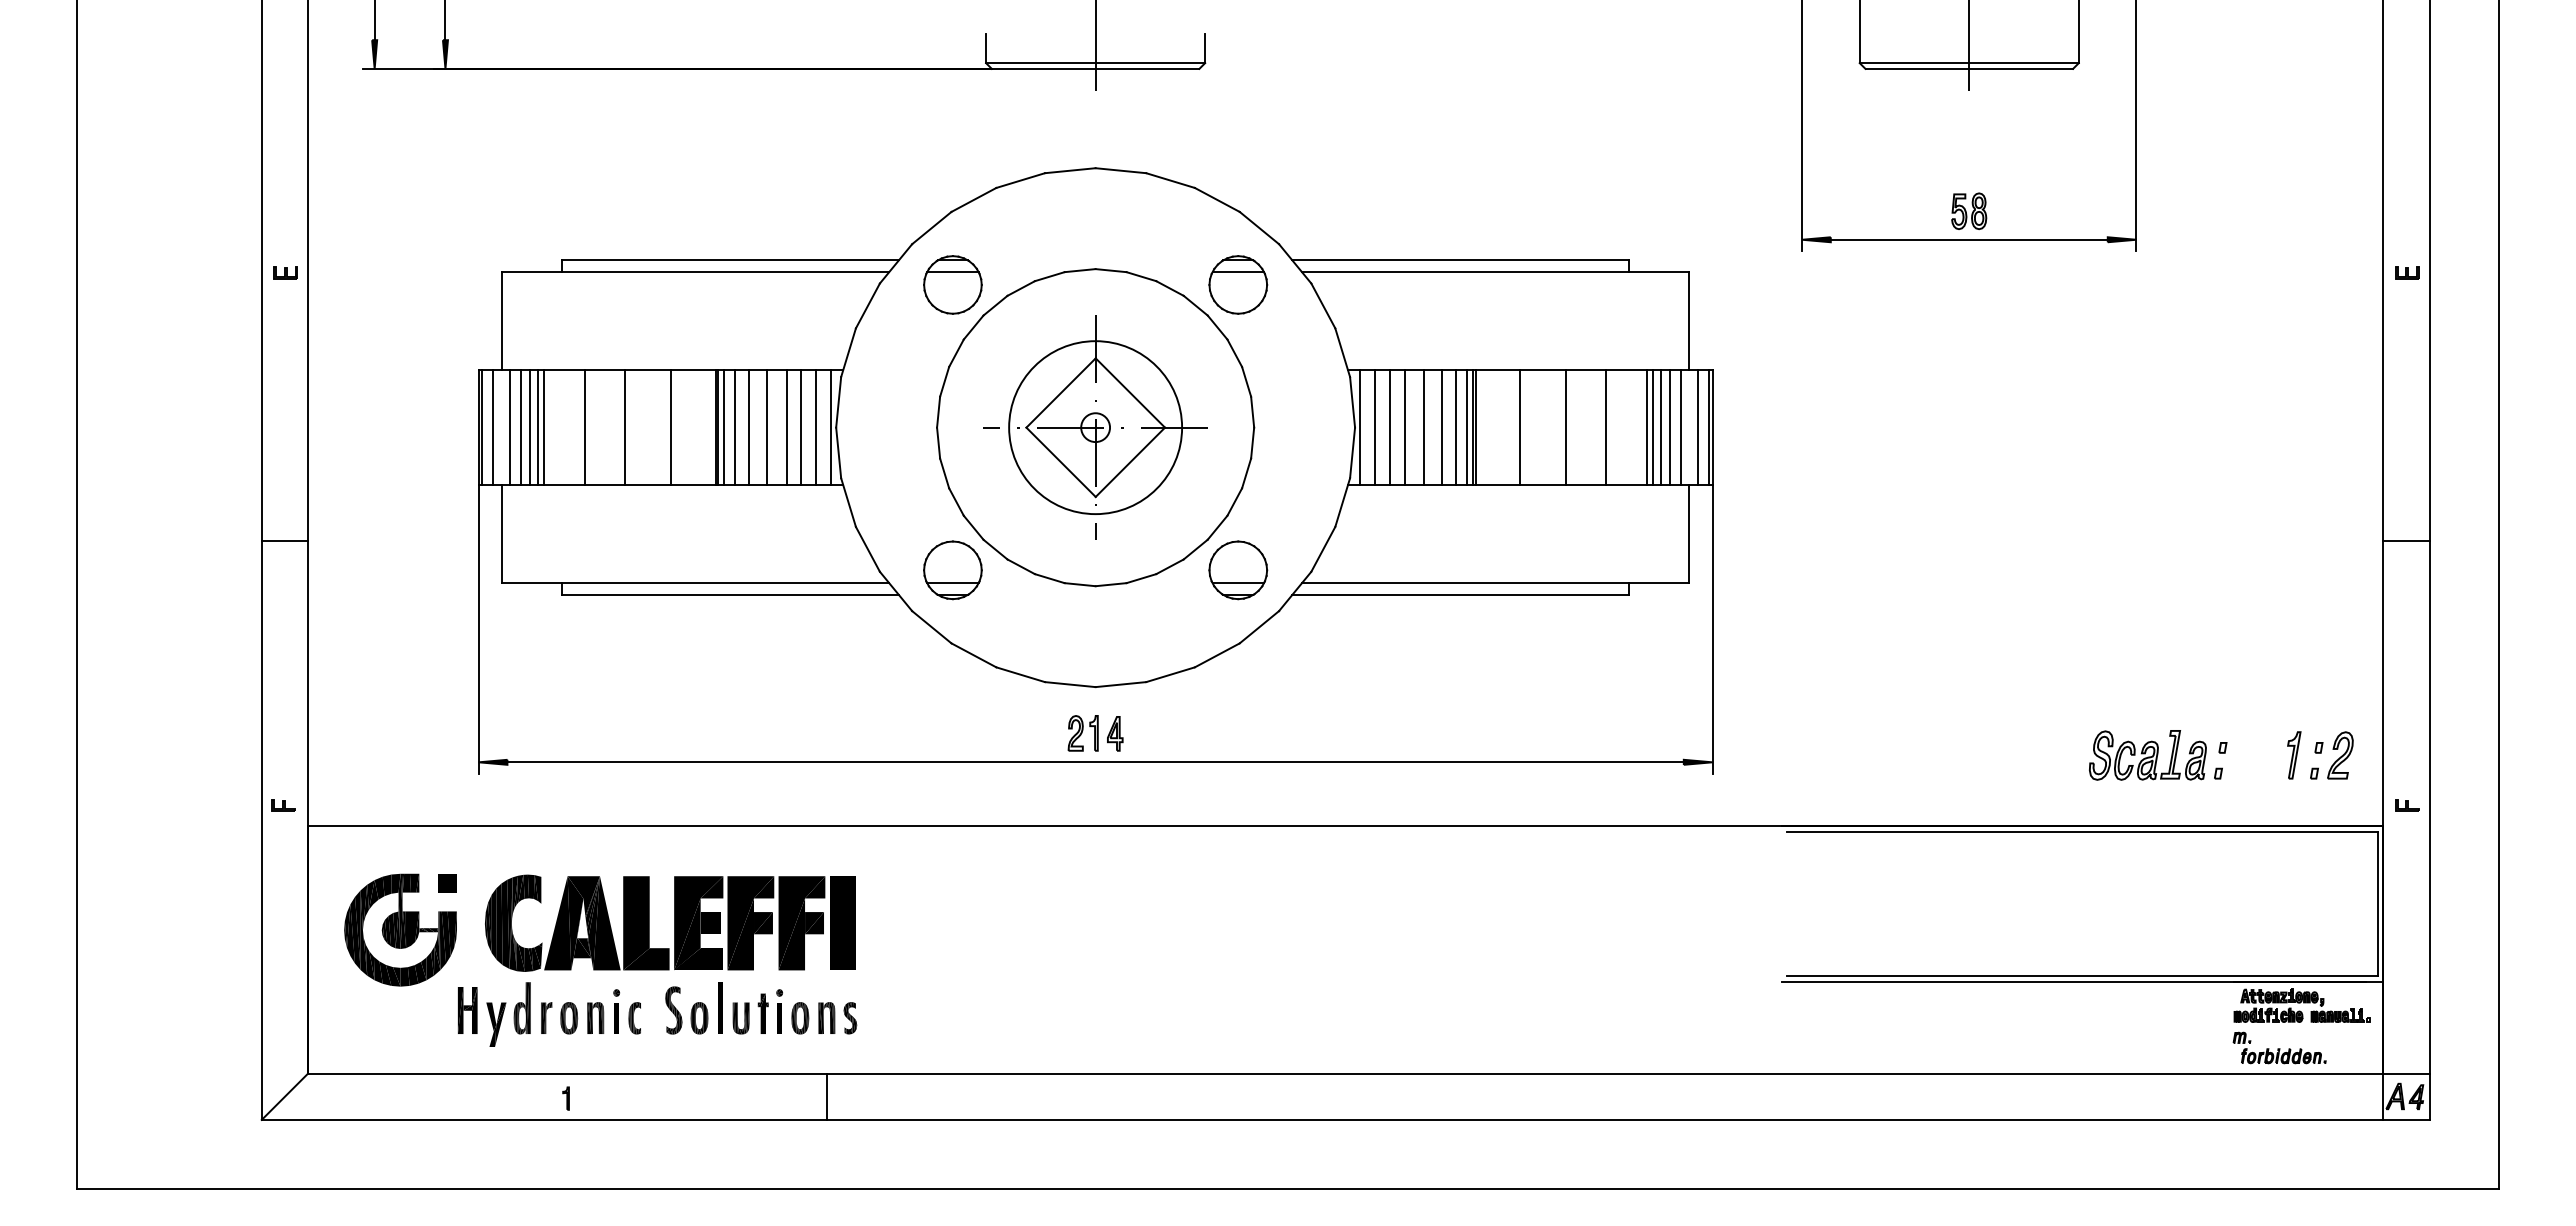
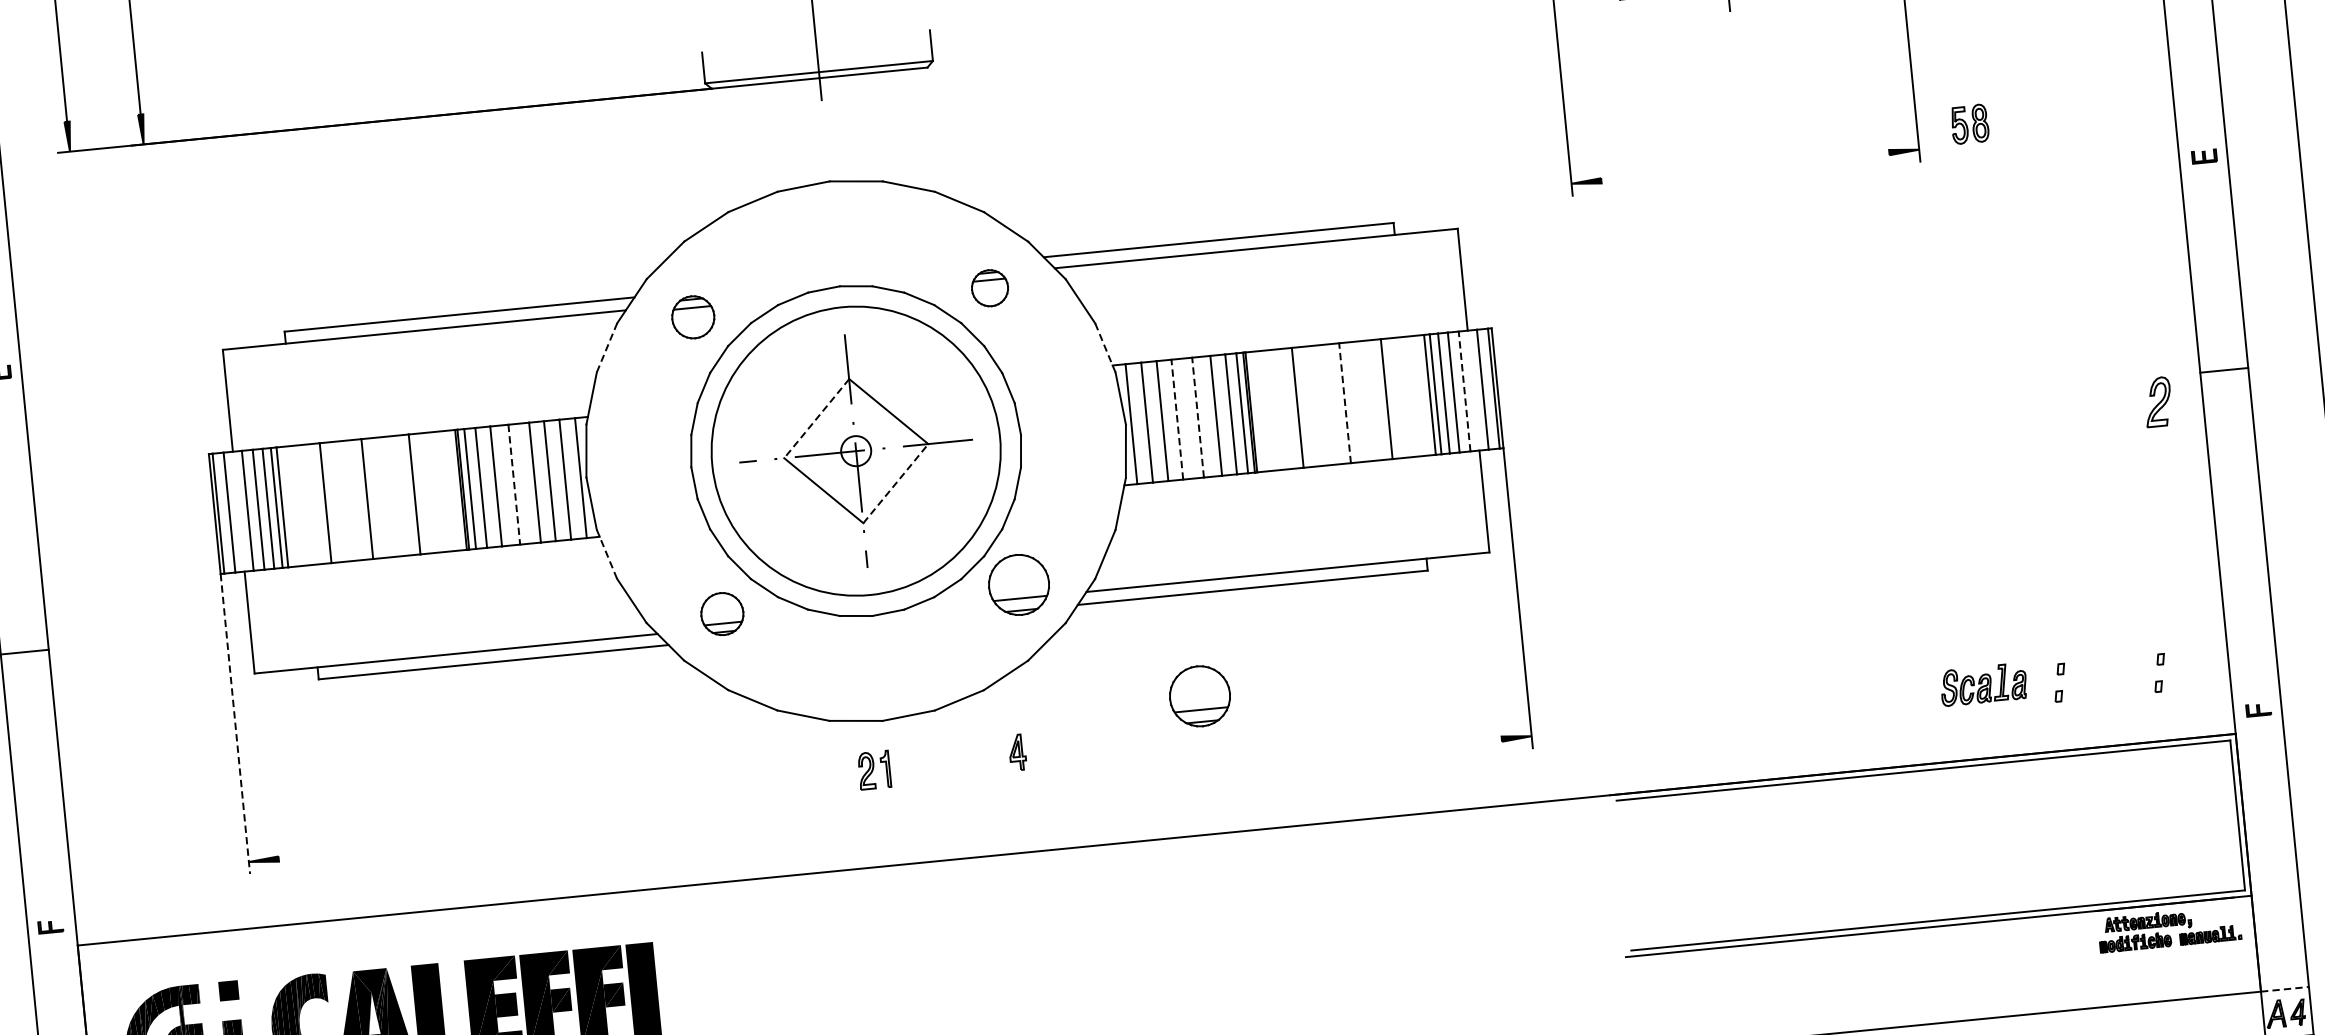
part: (1969, 210) -> (1970, 123), moved
line: (1968, 239) -> (1744, 166), removed
part: (952, 284) -> (692, 316), size x0.7
part: (1238, 284) -> (990, 287), size x0.6
line: (868, 305) -> (607, 347), solid -> dashed
line: (1342, 353) -> (1105, 348), solid -> dashed
line: (1060, 393) -> (816, 419), solid -> dashed
line: (766, 427) -> (513, 484), solid -> dashed
circle: (1095, 427) -> (856, 451), size x1.6
line: (1404, 427) -> (1177, 419), solid -> dashed
line: (1424, 427) -> (1198, 417), solid -> dashed
line: (1565, 427) -> (1344, 403), solid -> dashed
line: (1680, 427) -> (1464, 391), solid -> dashed
line: (1130, 461) -> (895, 482), solid -> dashed
line: (848, 502) -> (606, 554), solid -> dashed
line: (2406, 541) -> (2224, 370), moved
part: (952, 570) -> (721, 614), size x0.7
line: (478, 630) -> (235, 724), solid -> dashed
part: (1400, 693) -> (1200, 696), added
part: (1115, 733) -> (1017, 752), moved
part: (2147, 755) -> (1983, 684), size x0.7
part: (2294, 755) -> (2136, 669), removed
part: (2340, 755) -> (2158, 402), moved
line: (1095, 762) -> (890, 799), removed
part: (2279, 1047) -> (2150, 974), removed
line: (2406, 1073) -> (2284, 989), solid -> dashed

